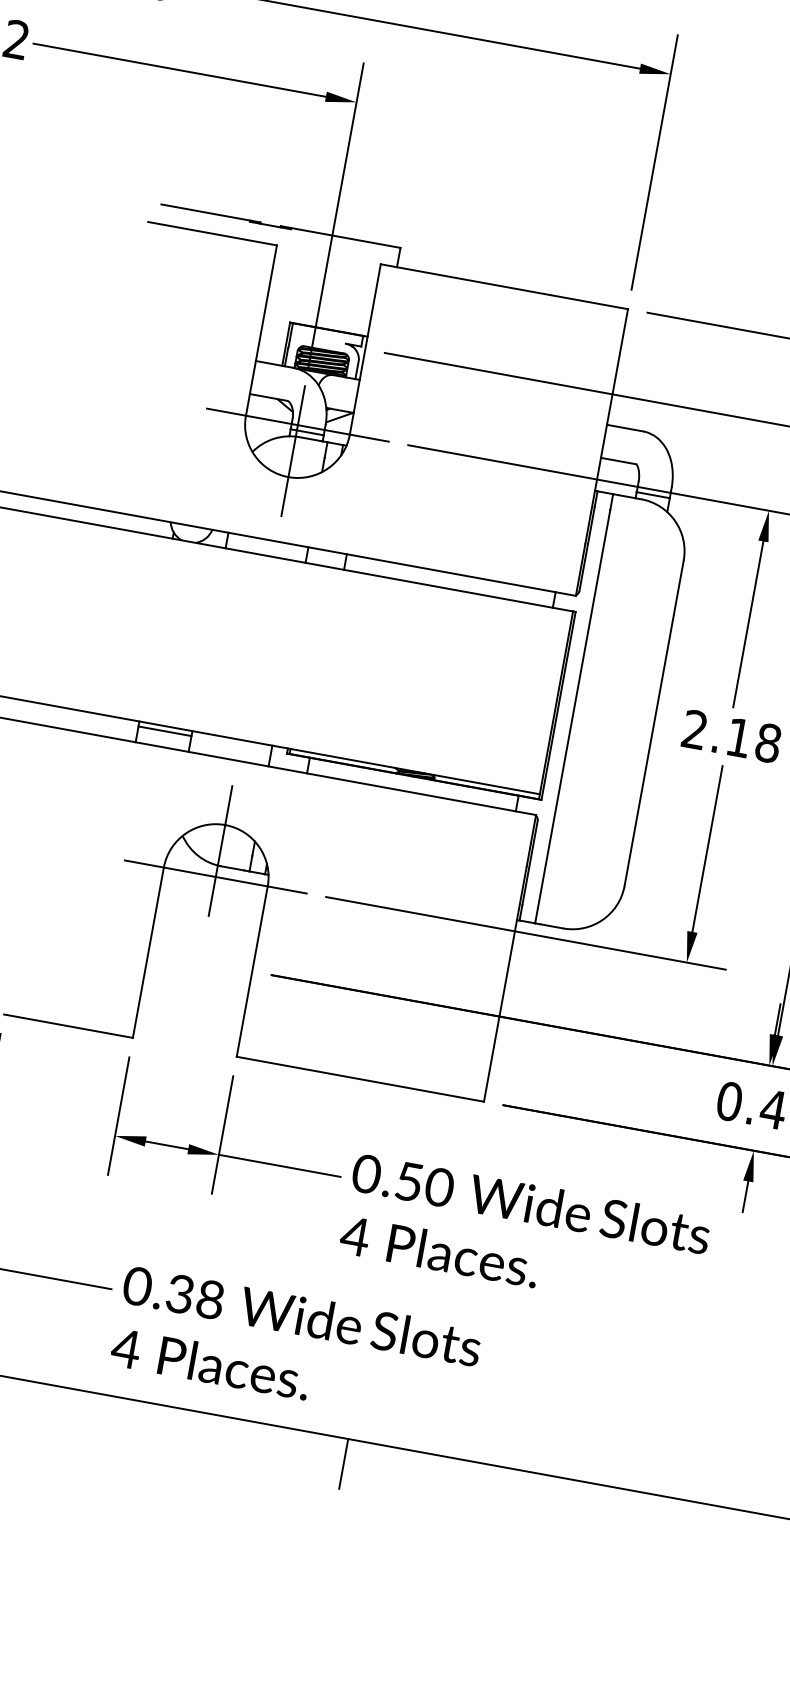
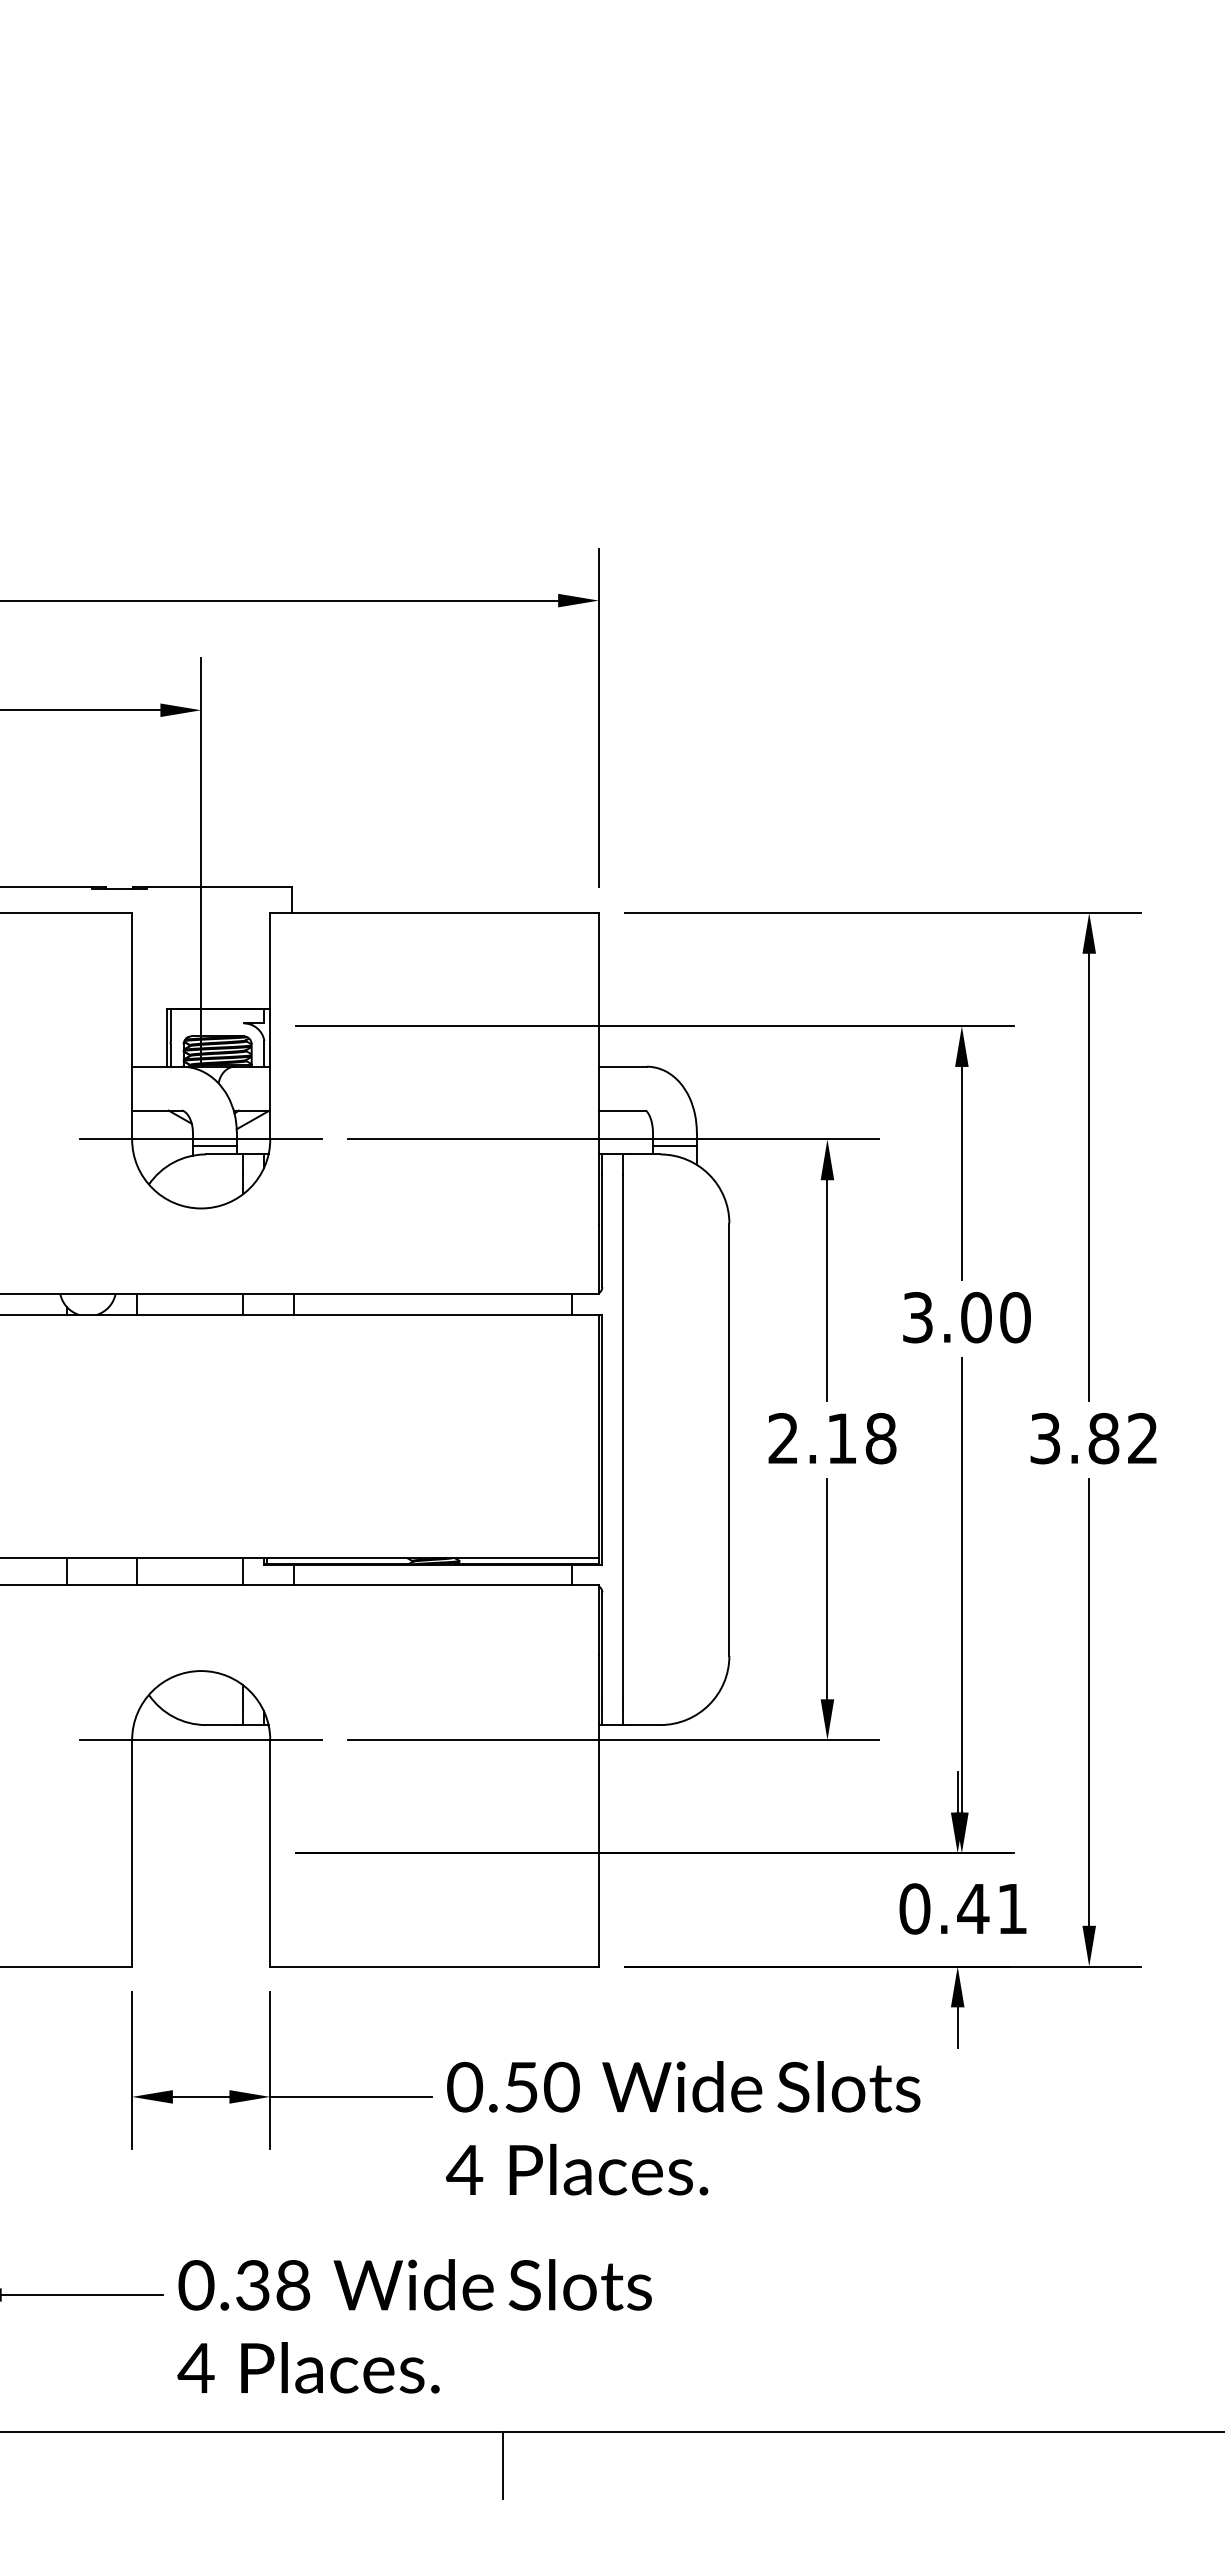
line: (293, 450) -> (201, 1173), removed
line: (164, 731) -> (101, 1564), removed
line: (220, 851) -> (201, 1705), removed

